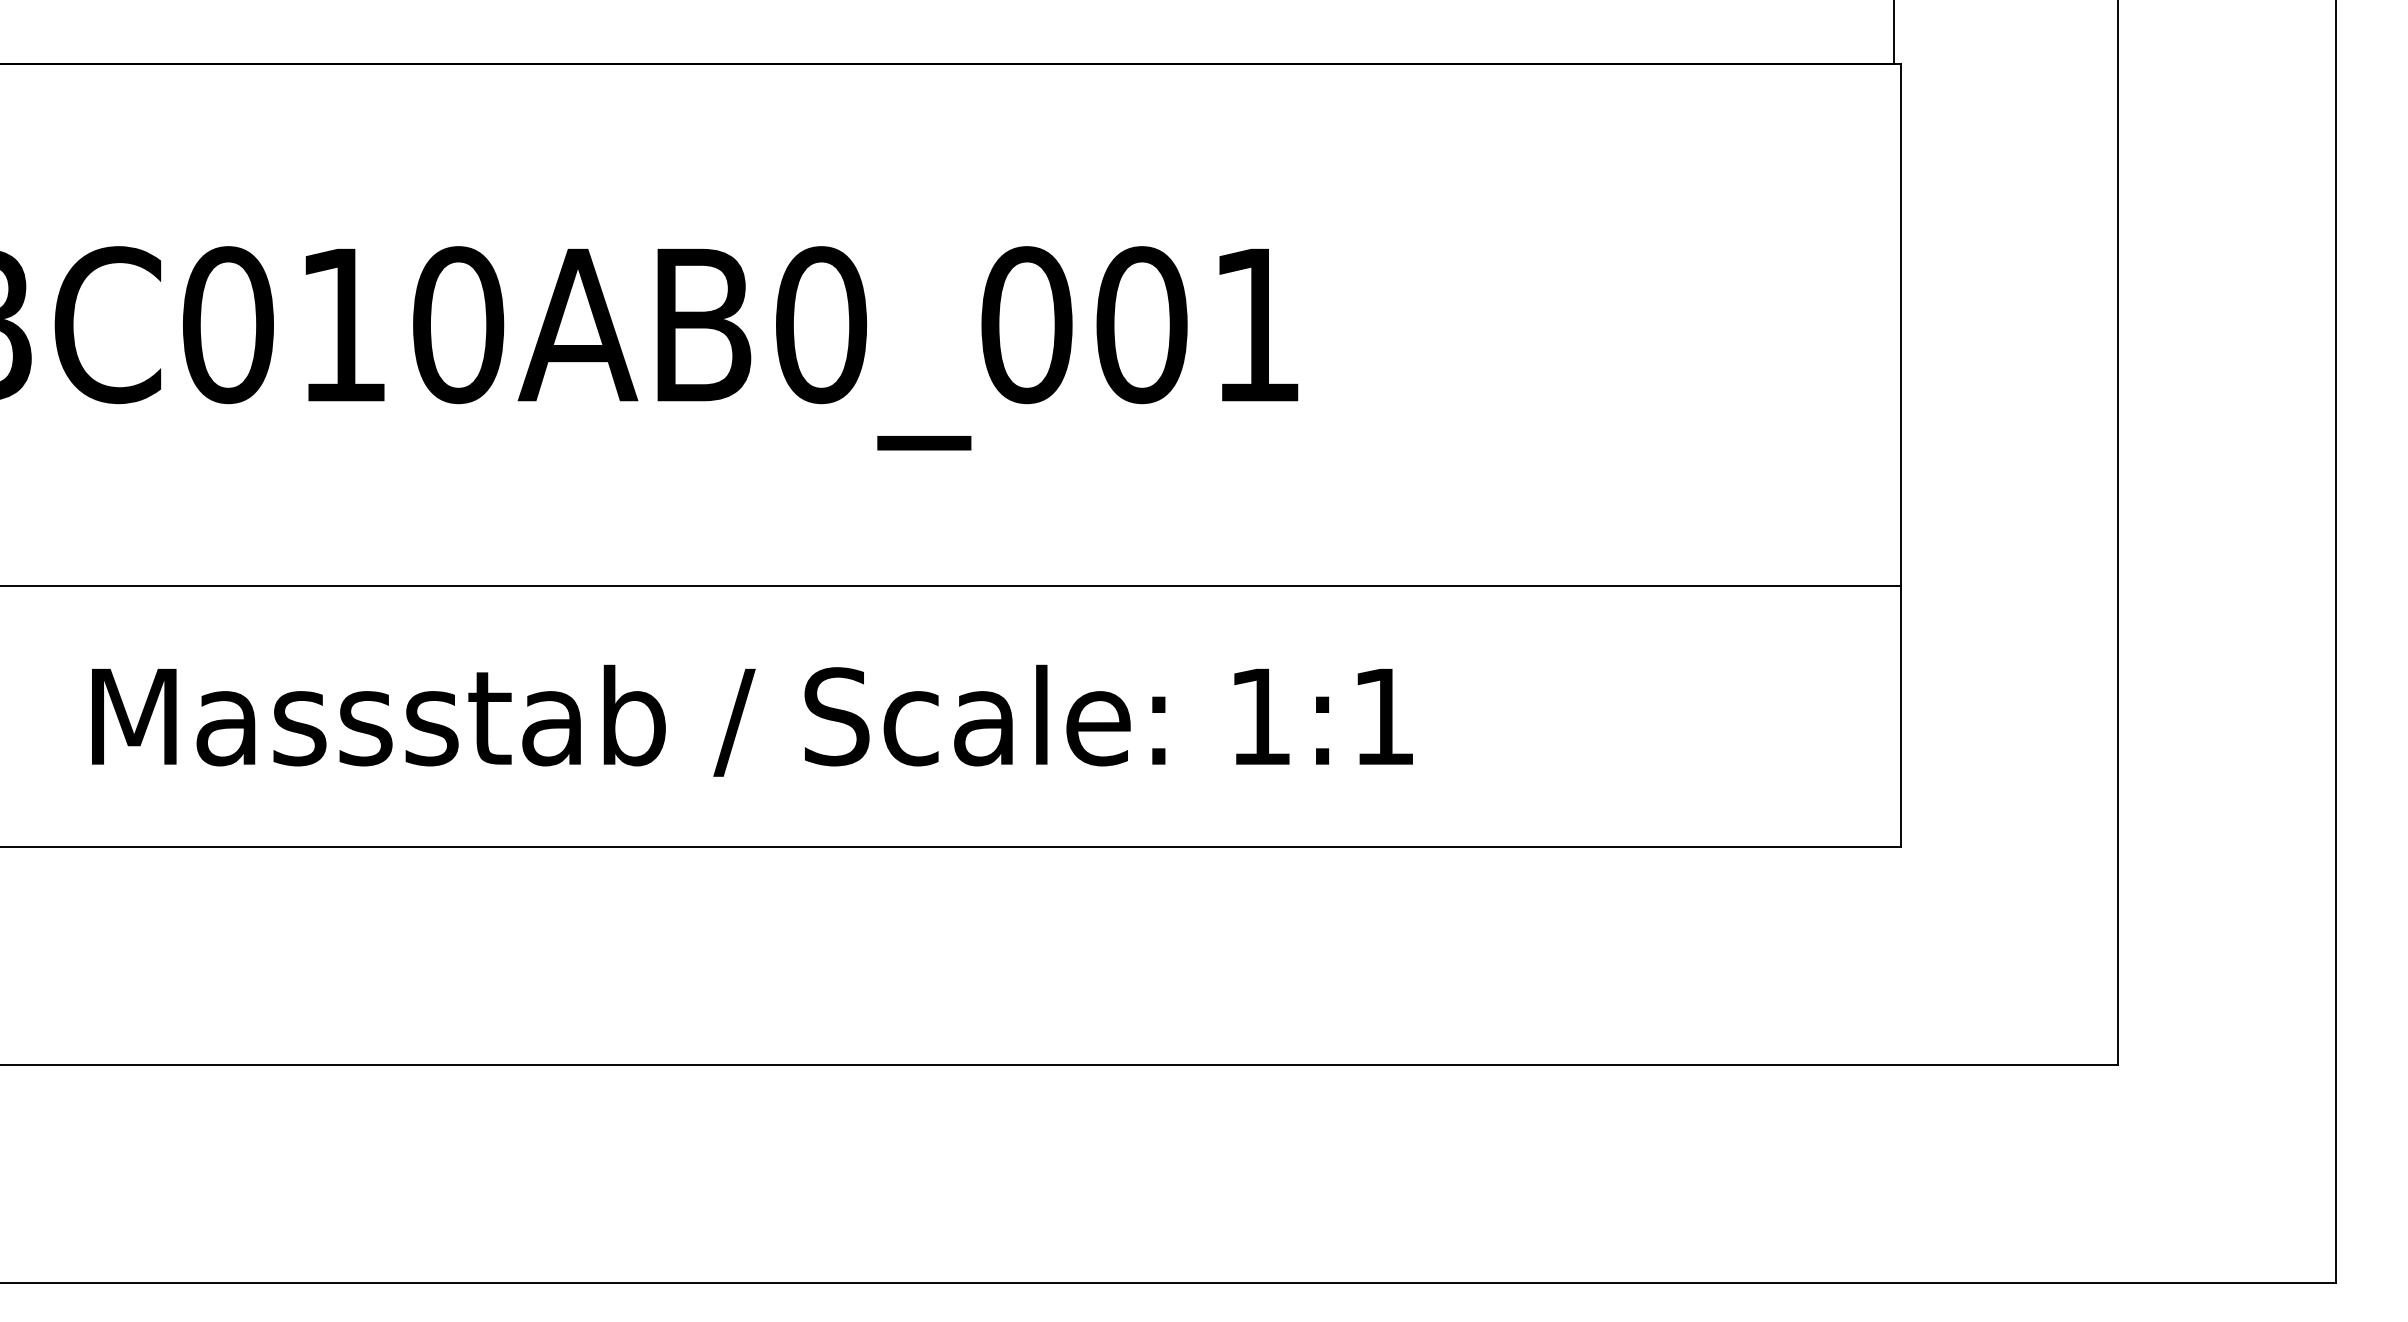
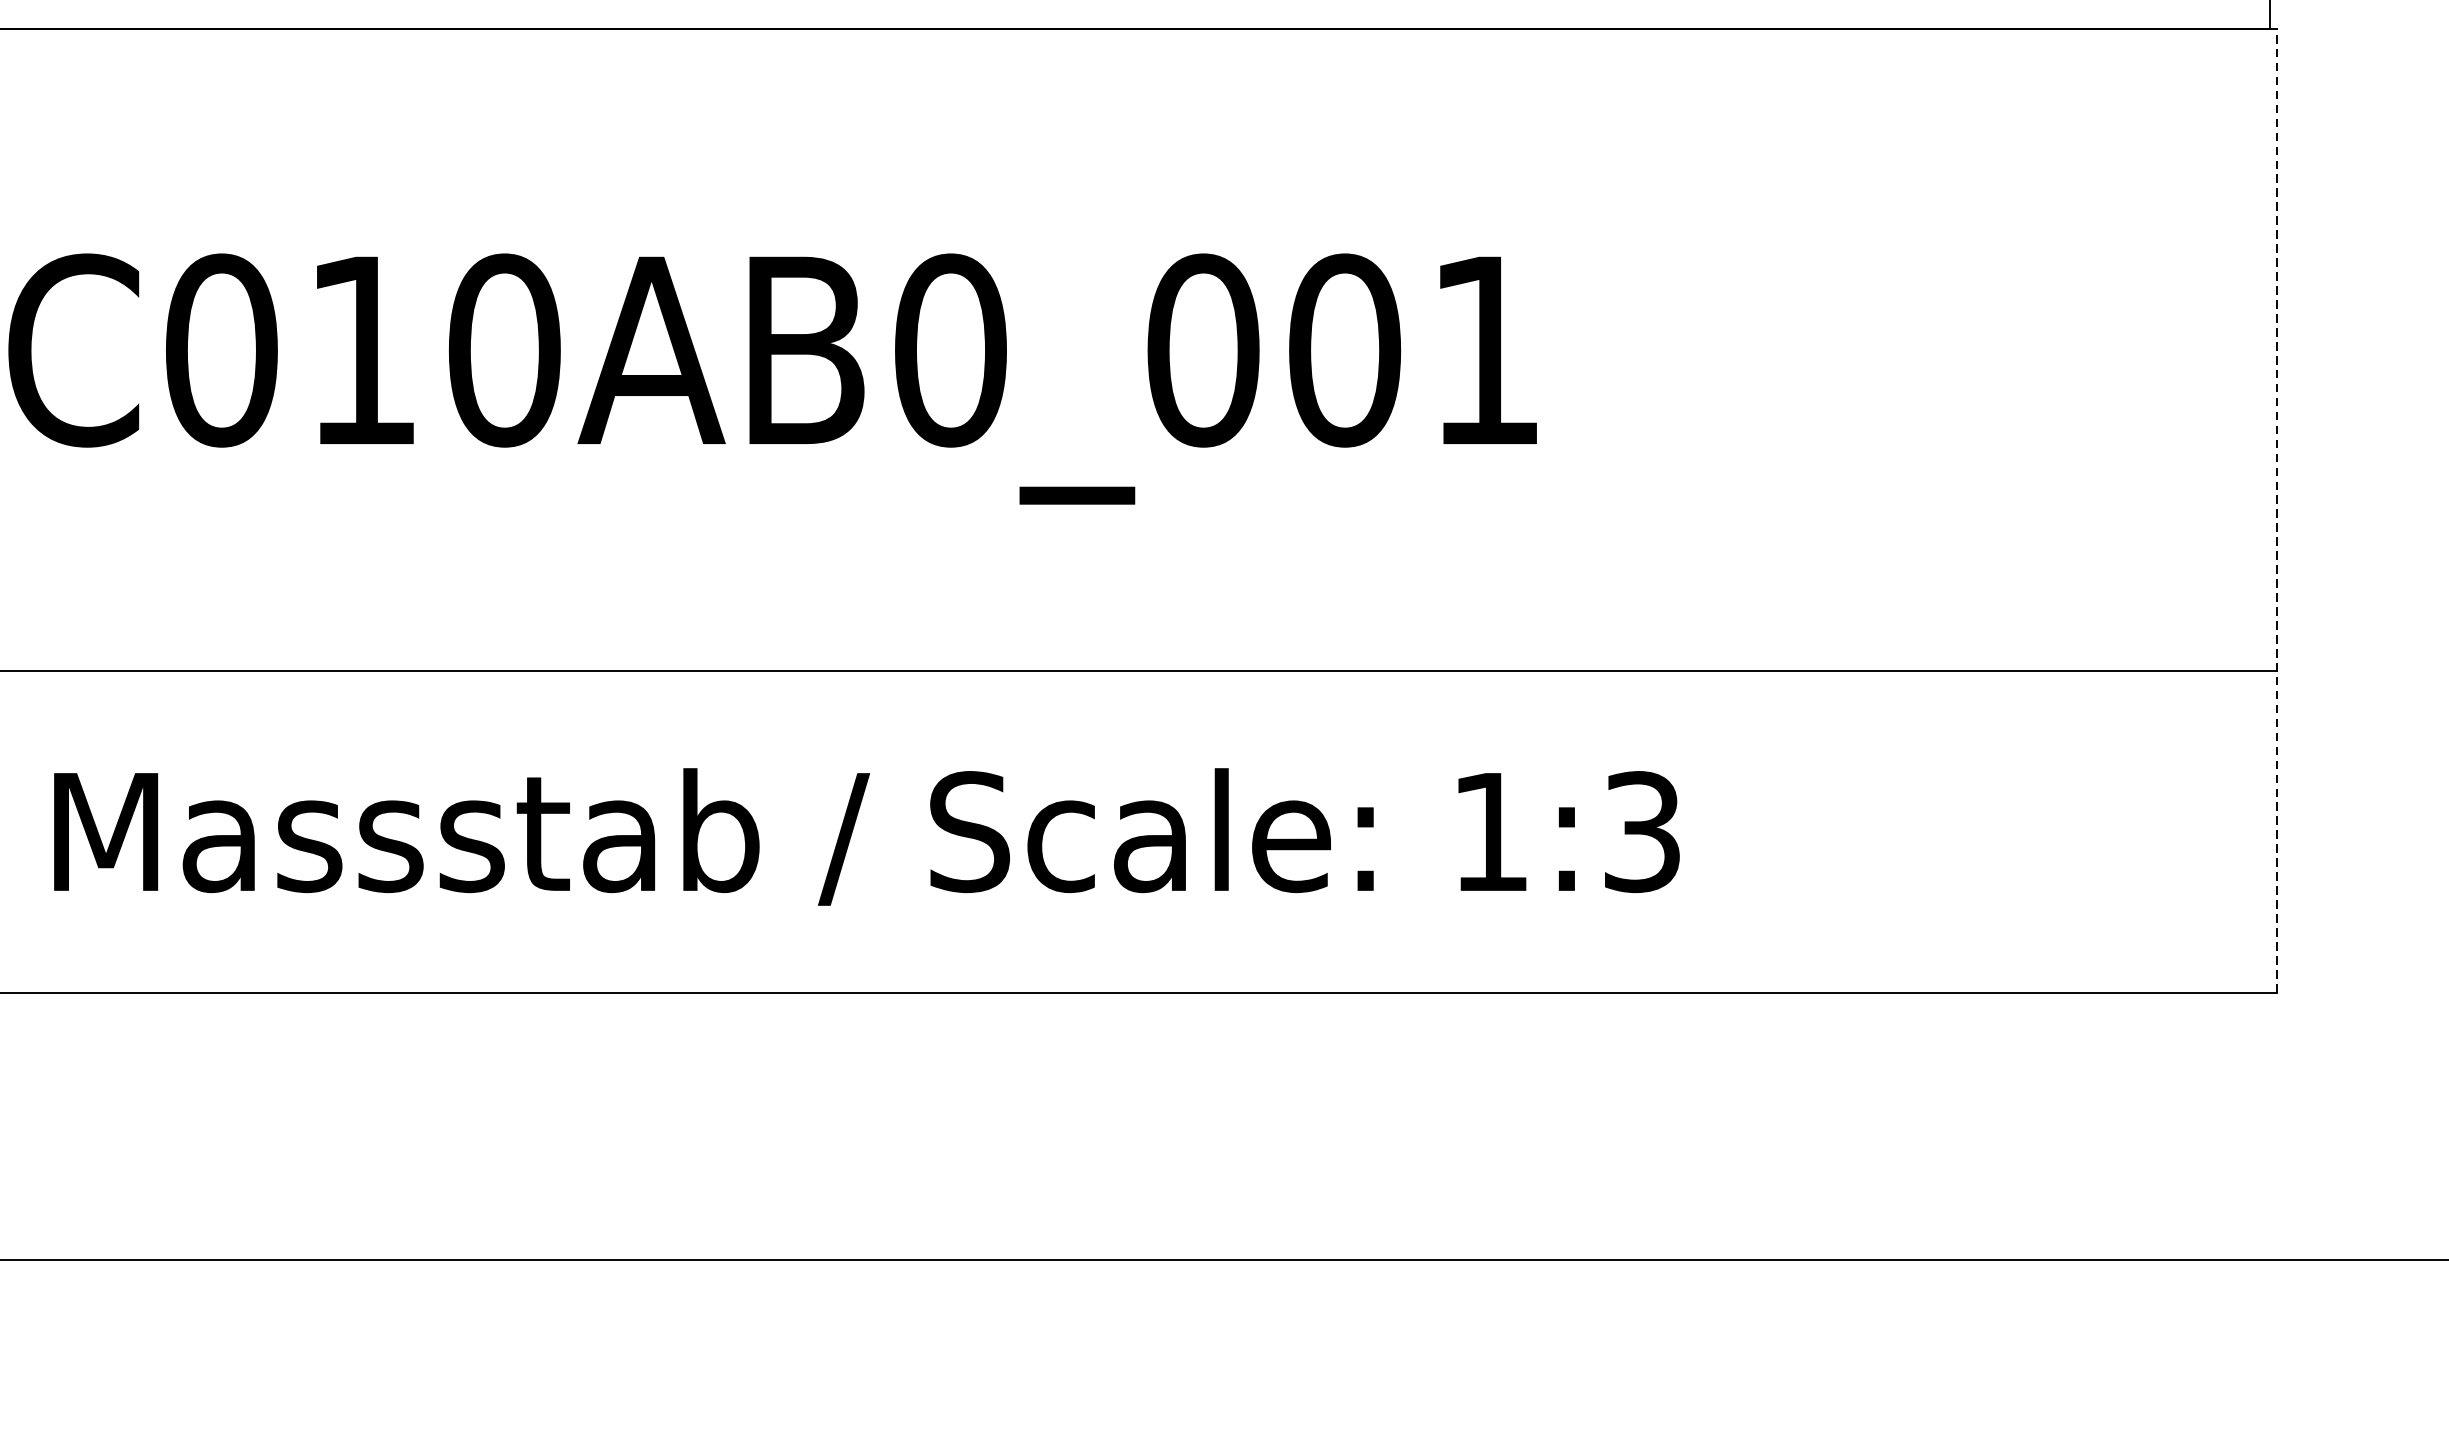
line: (1900, 455) -> (2277, 510), solid -> dashed
text: (1383, 716) -> (1641, 831), 1:1 -> 1:3

